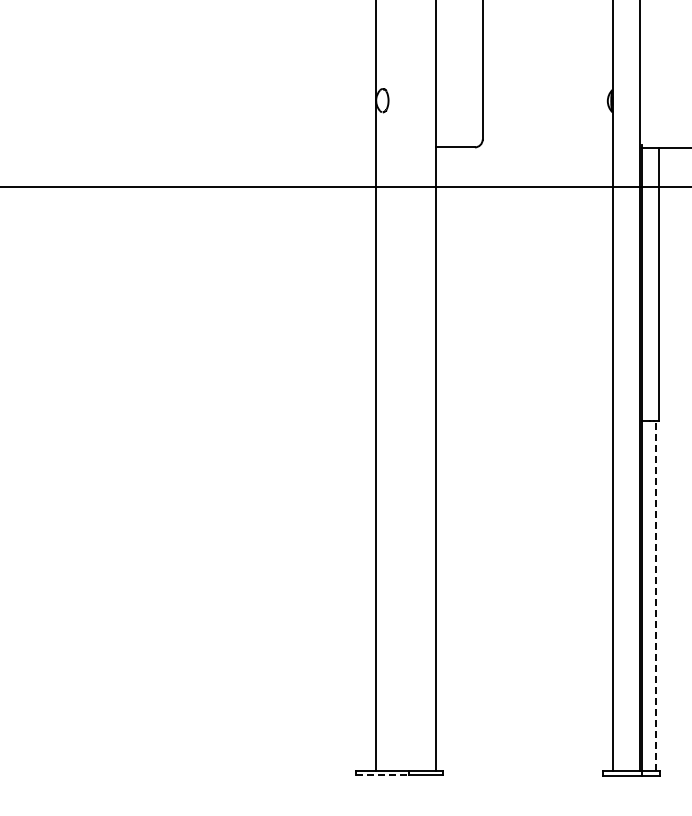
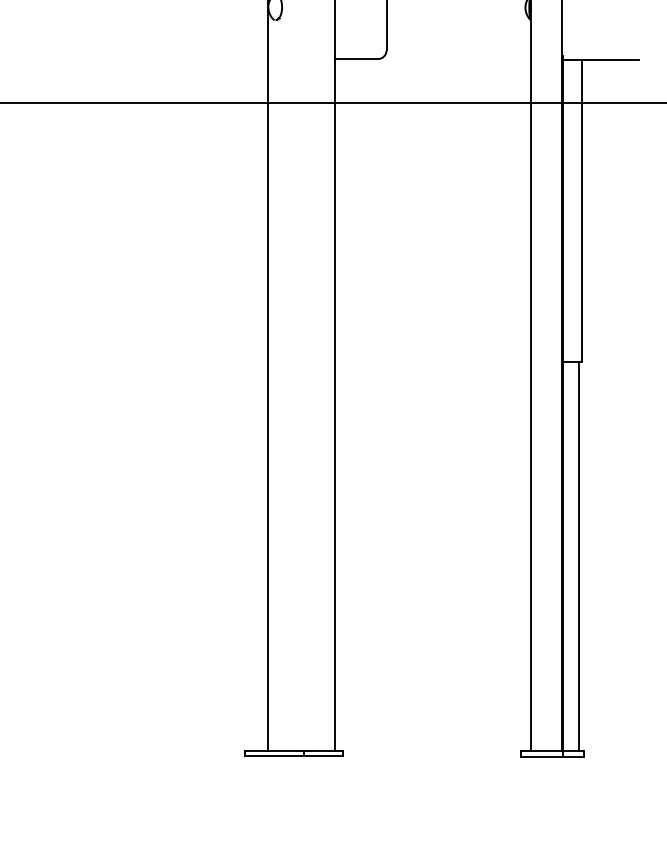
line: (656, 595) -> (579, 556), dashed -> solid
line: (382, 775) -> (275, 756), dashed -> solid

